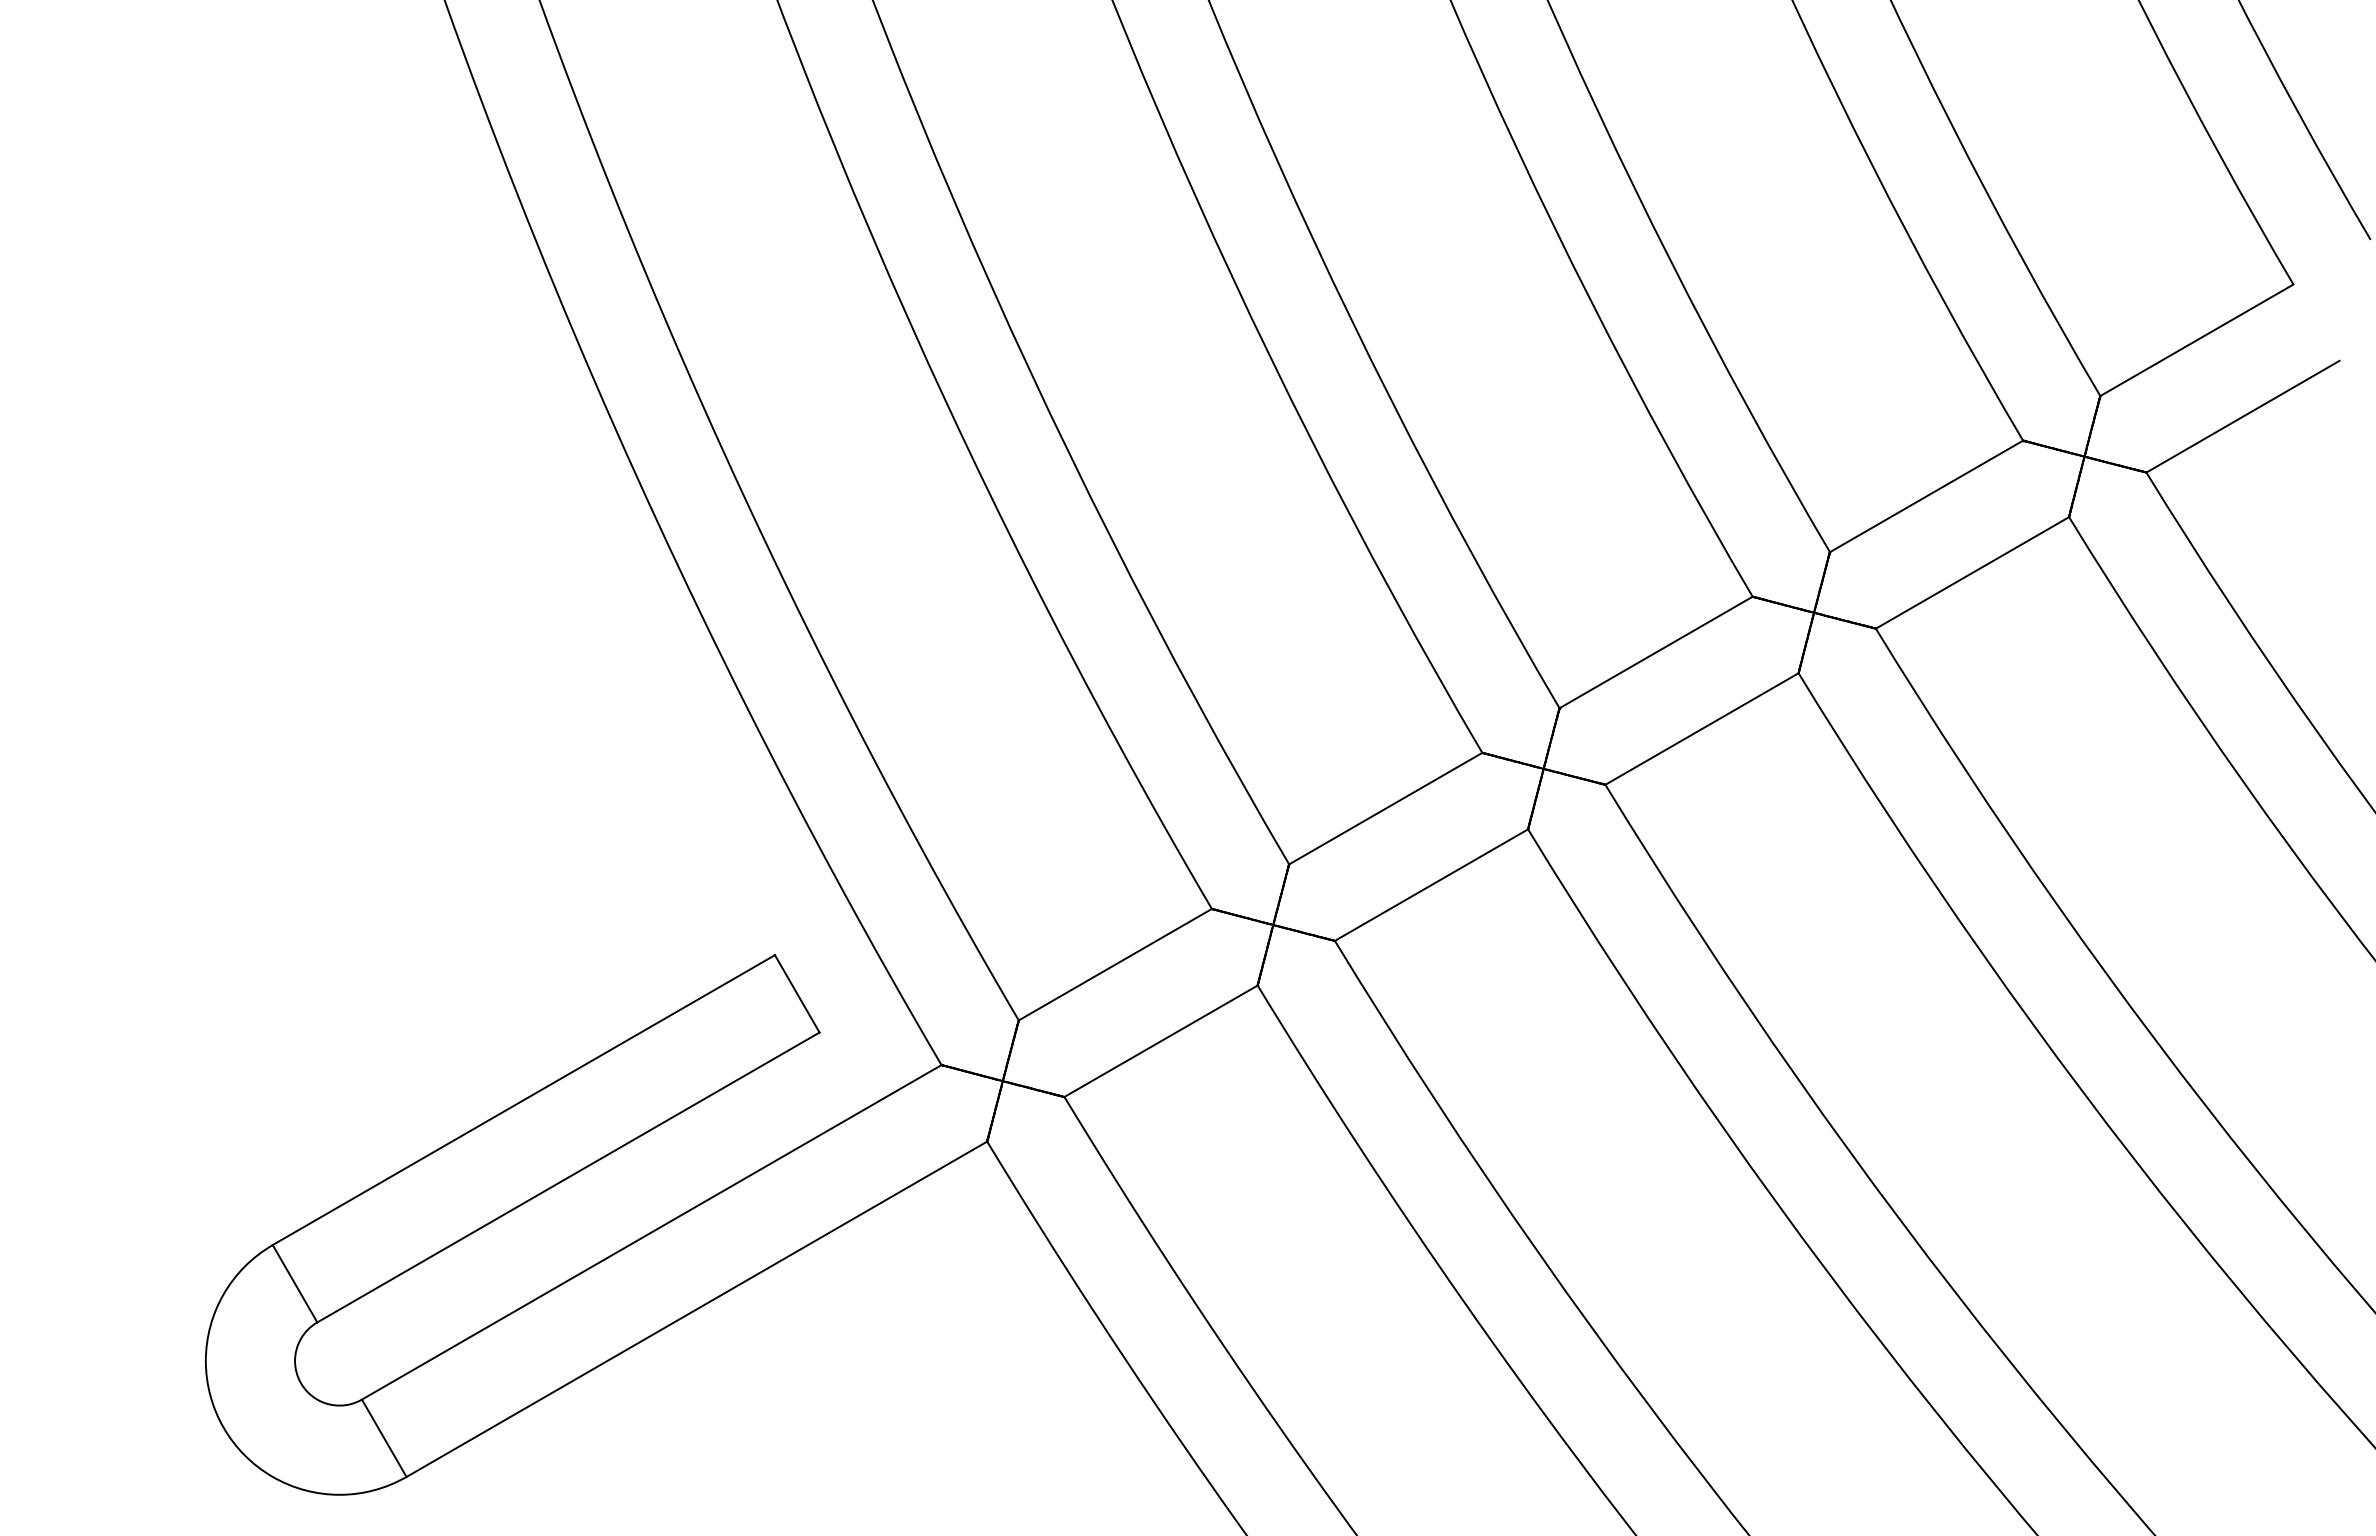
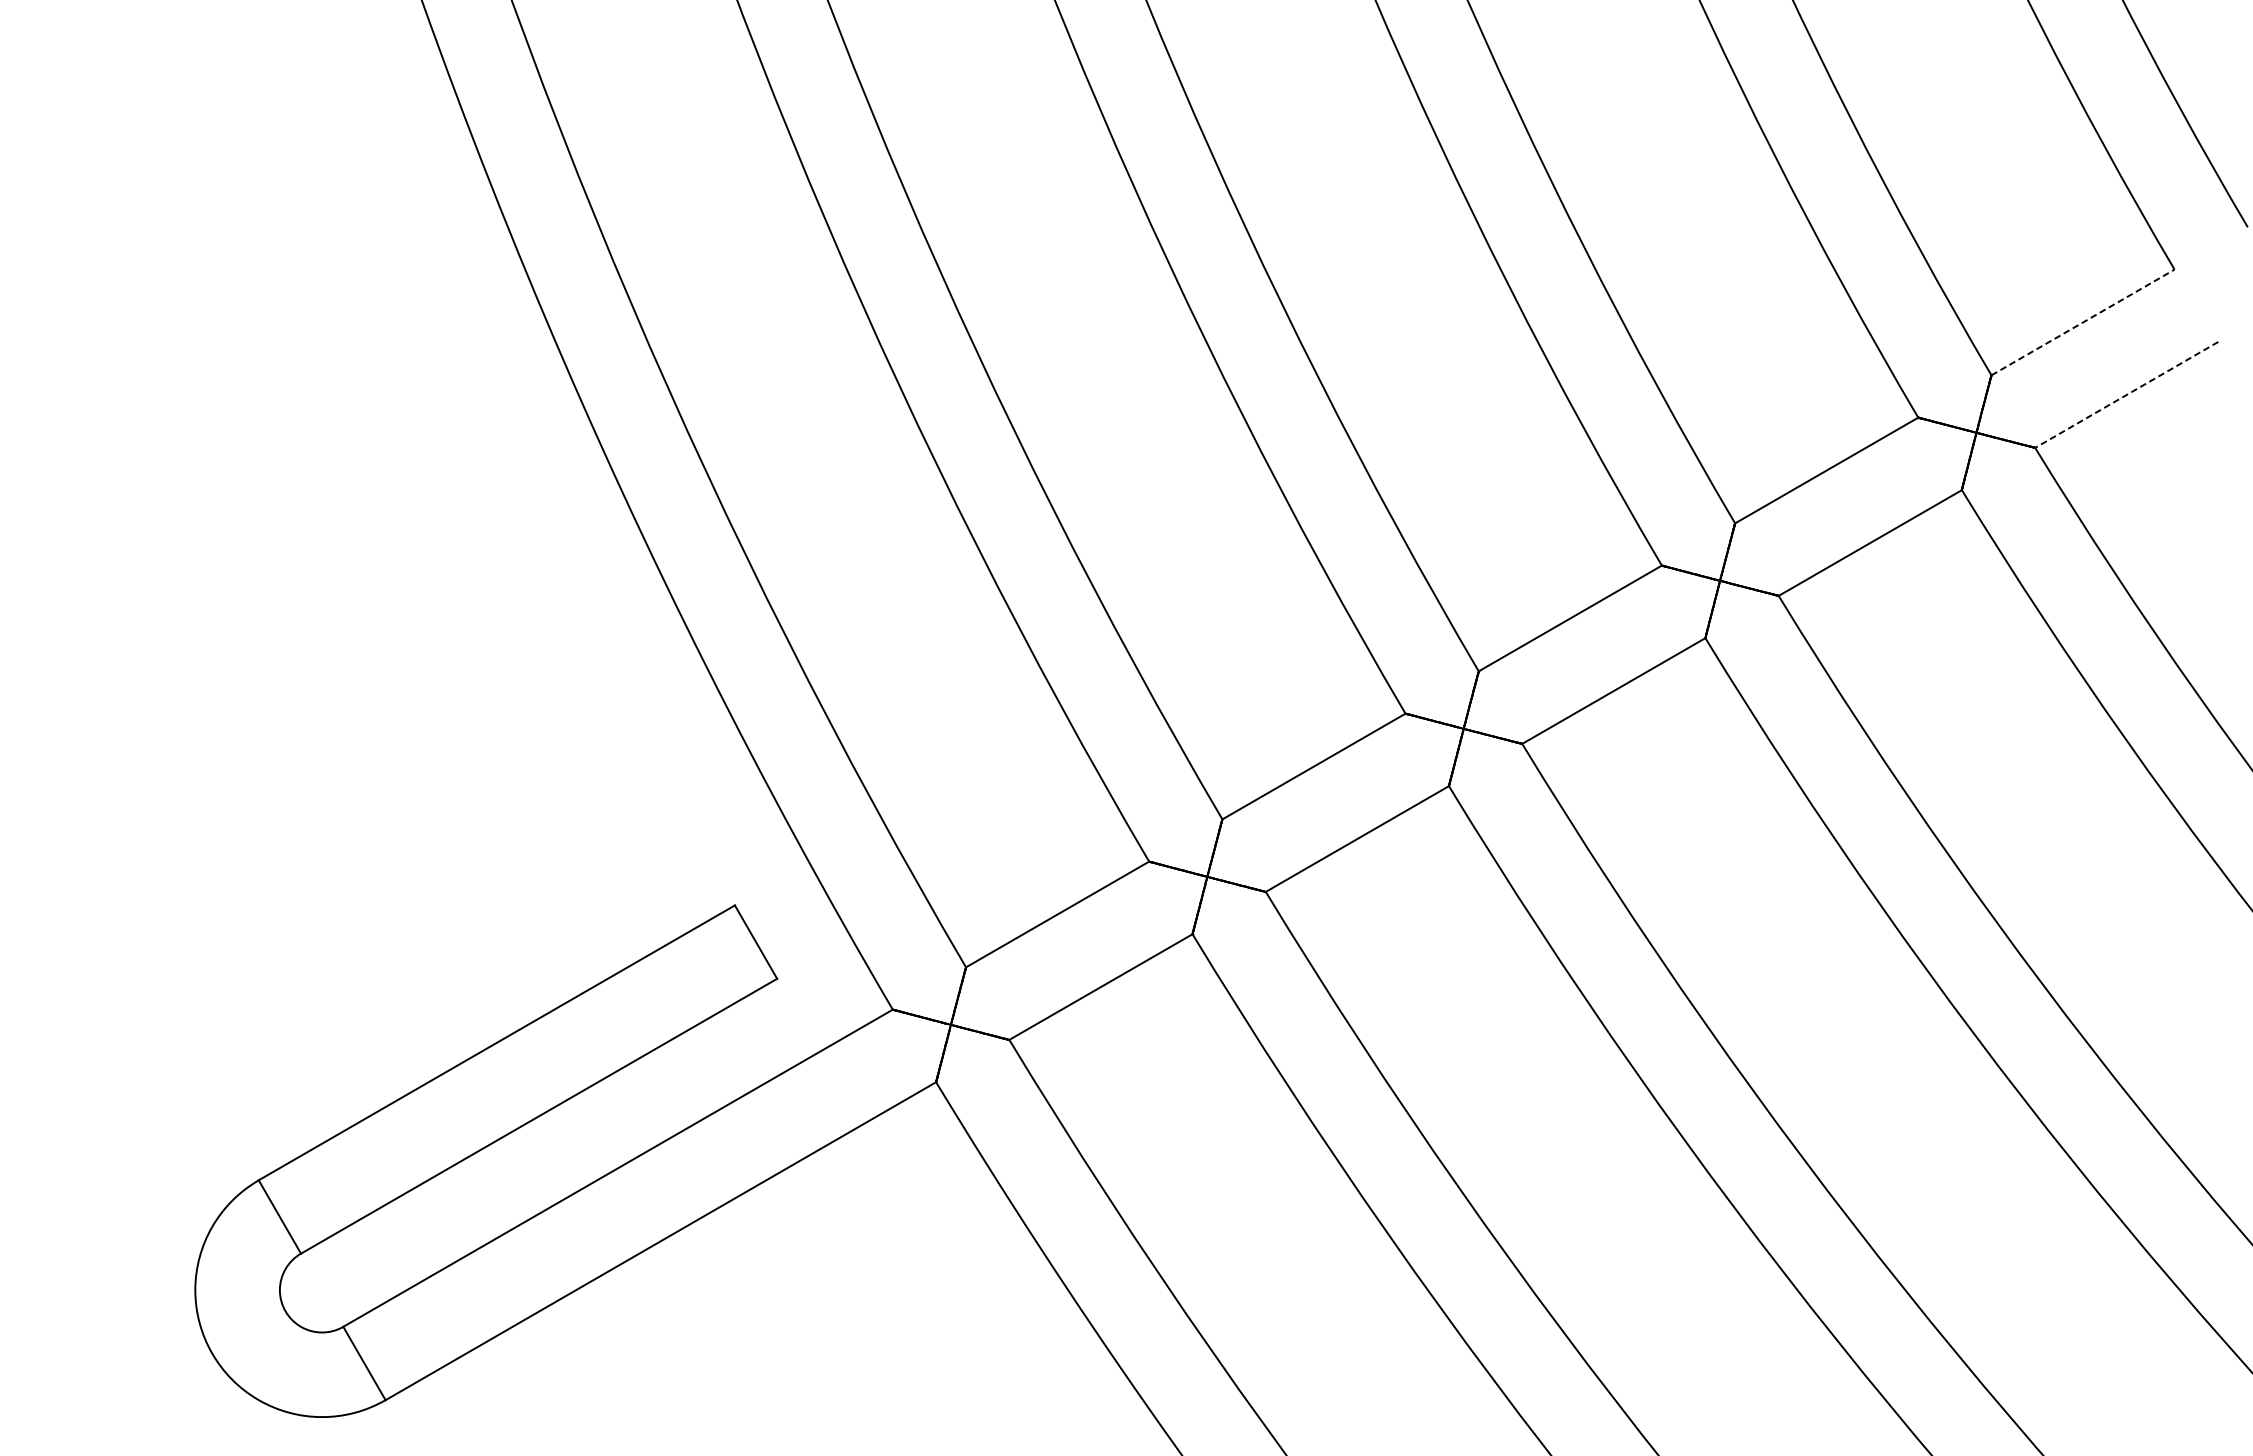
line: (2196, 340) -> (2082, 322), solid -> dashed
line: (2243, 416) -> (2127, 394), solid -> dashed

